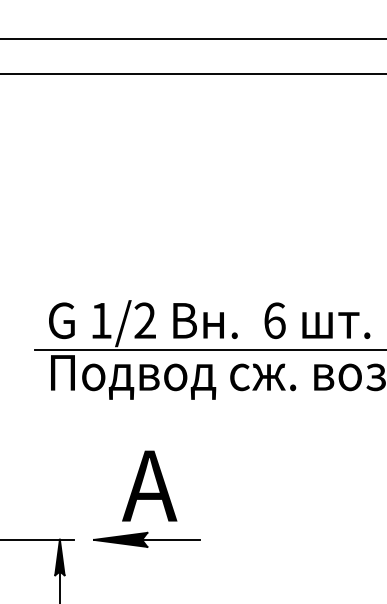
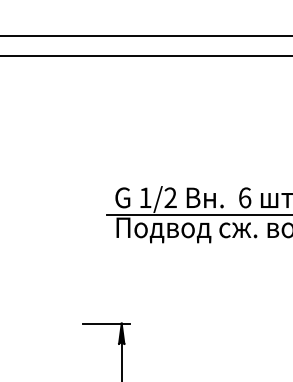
part: (146, 499) -> (171, 300), removed

